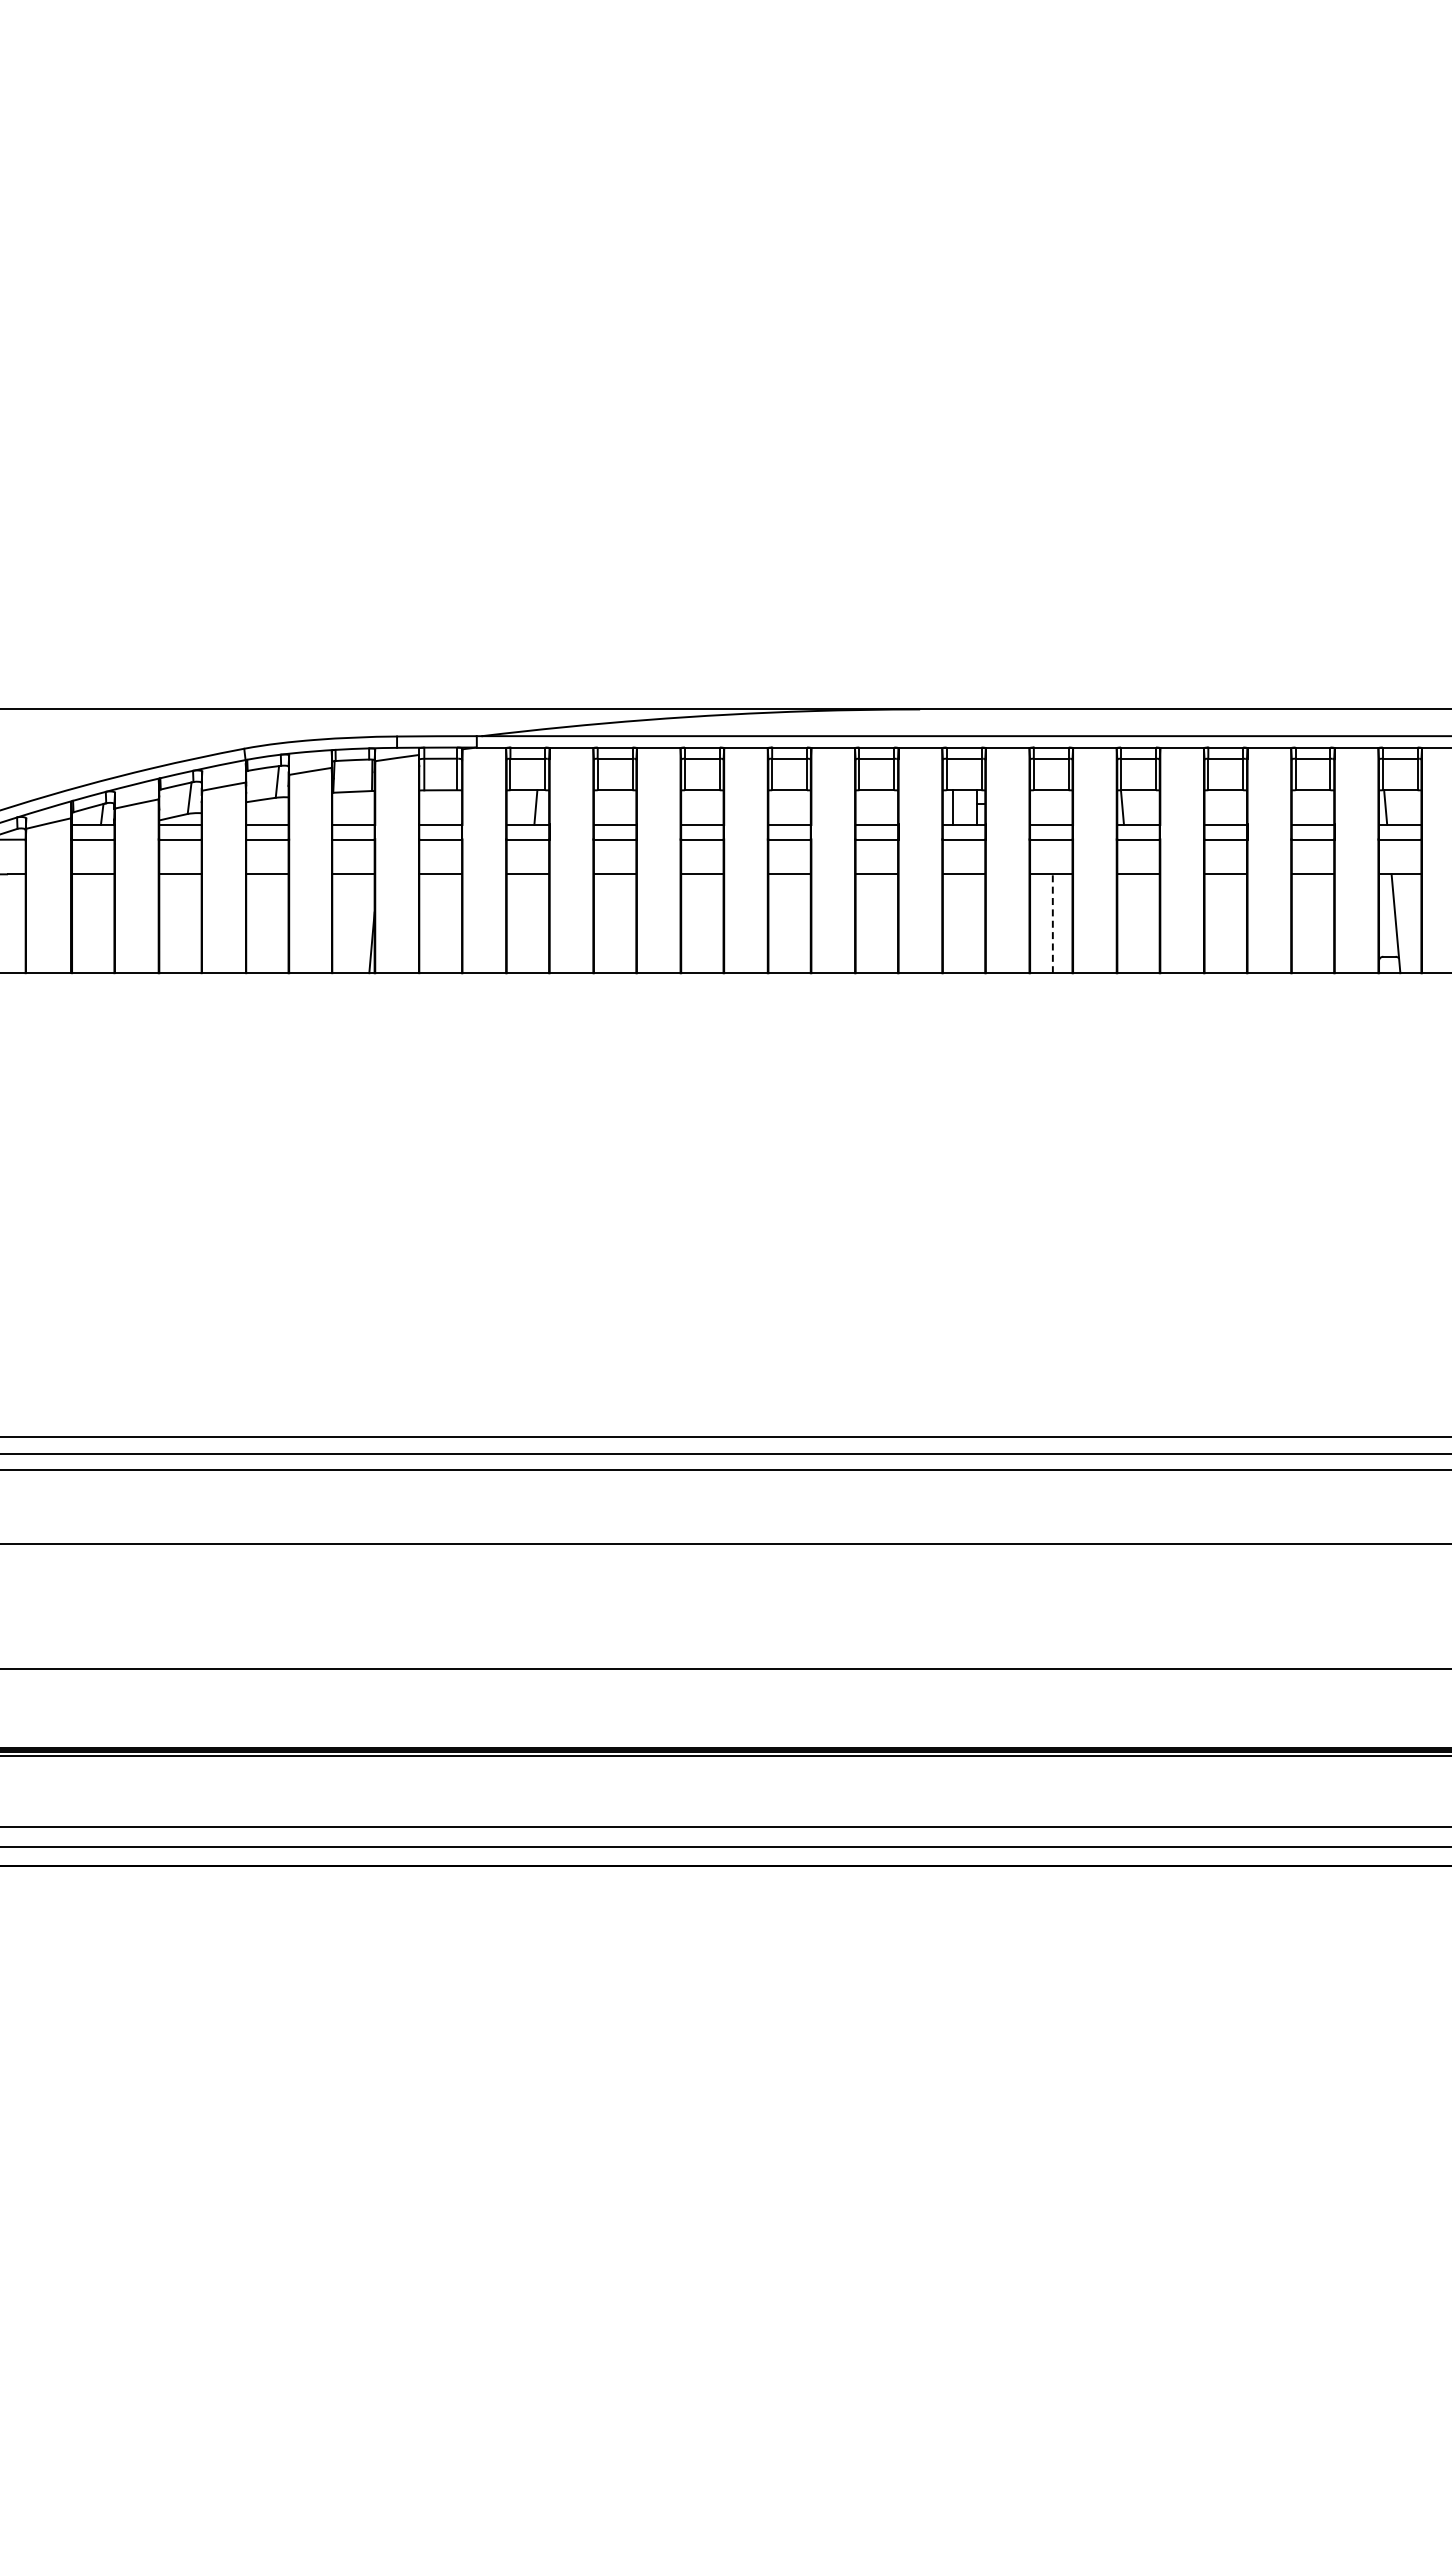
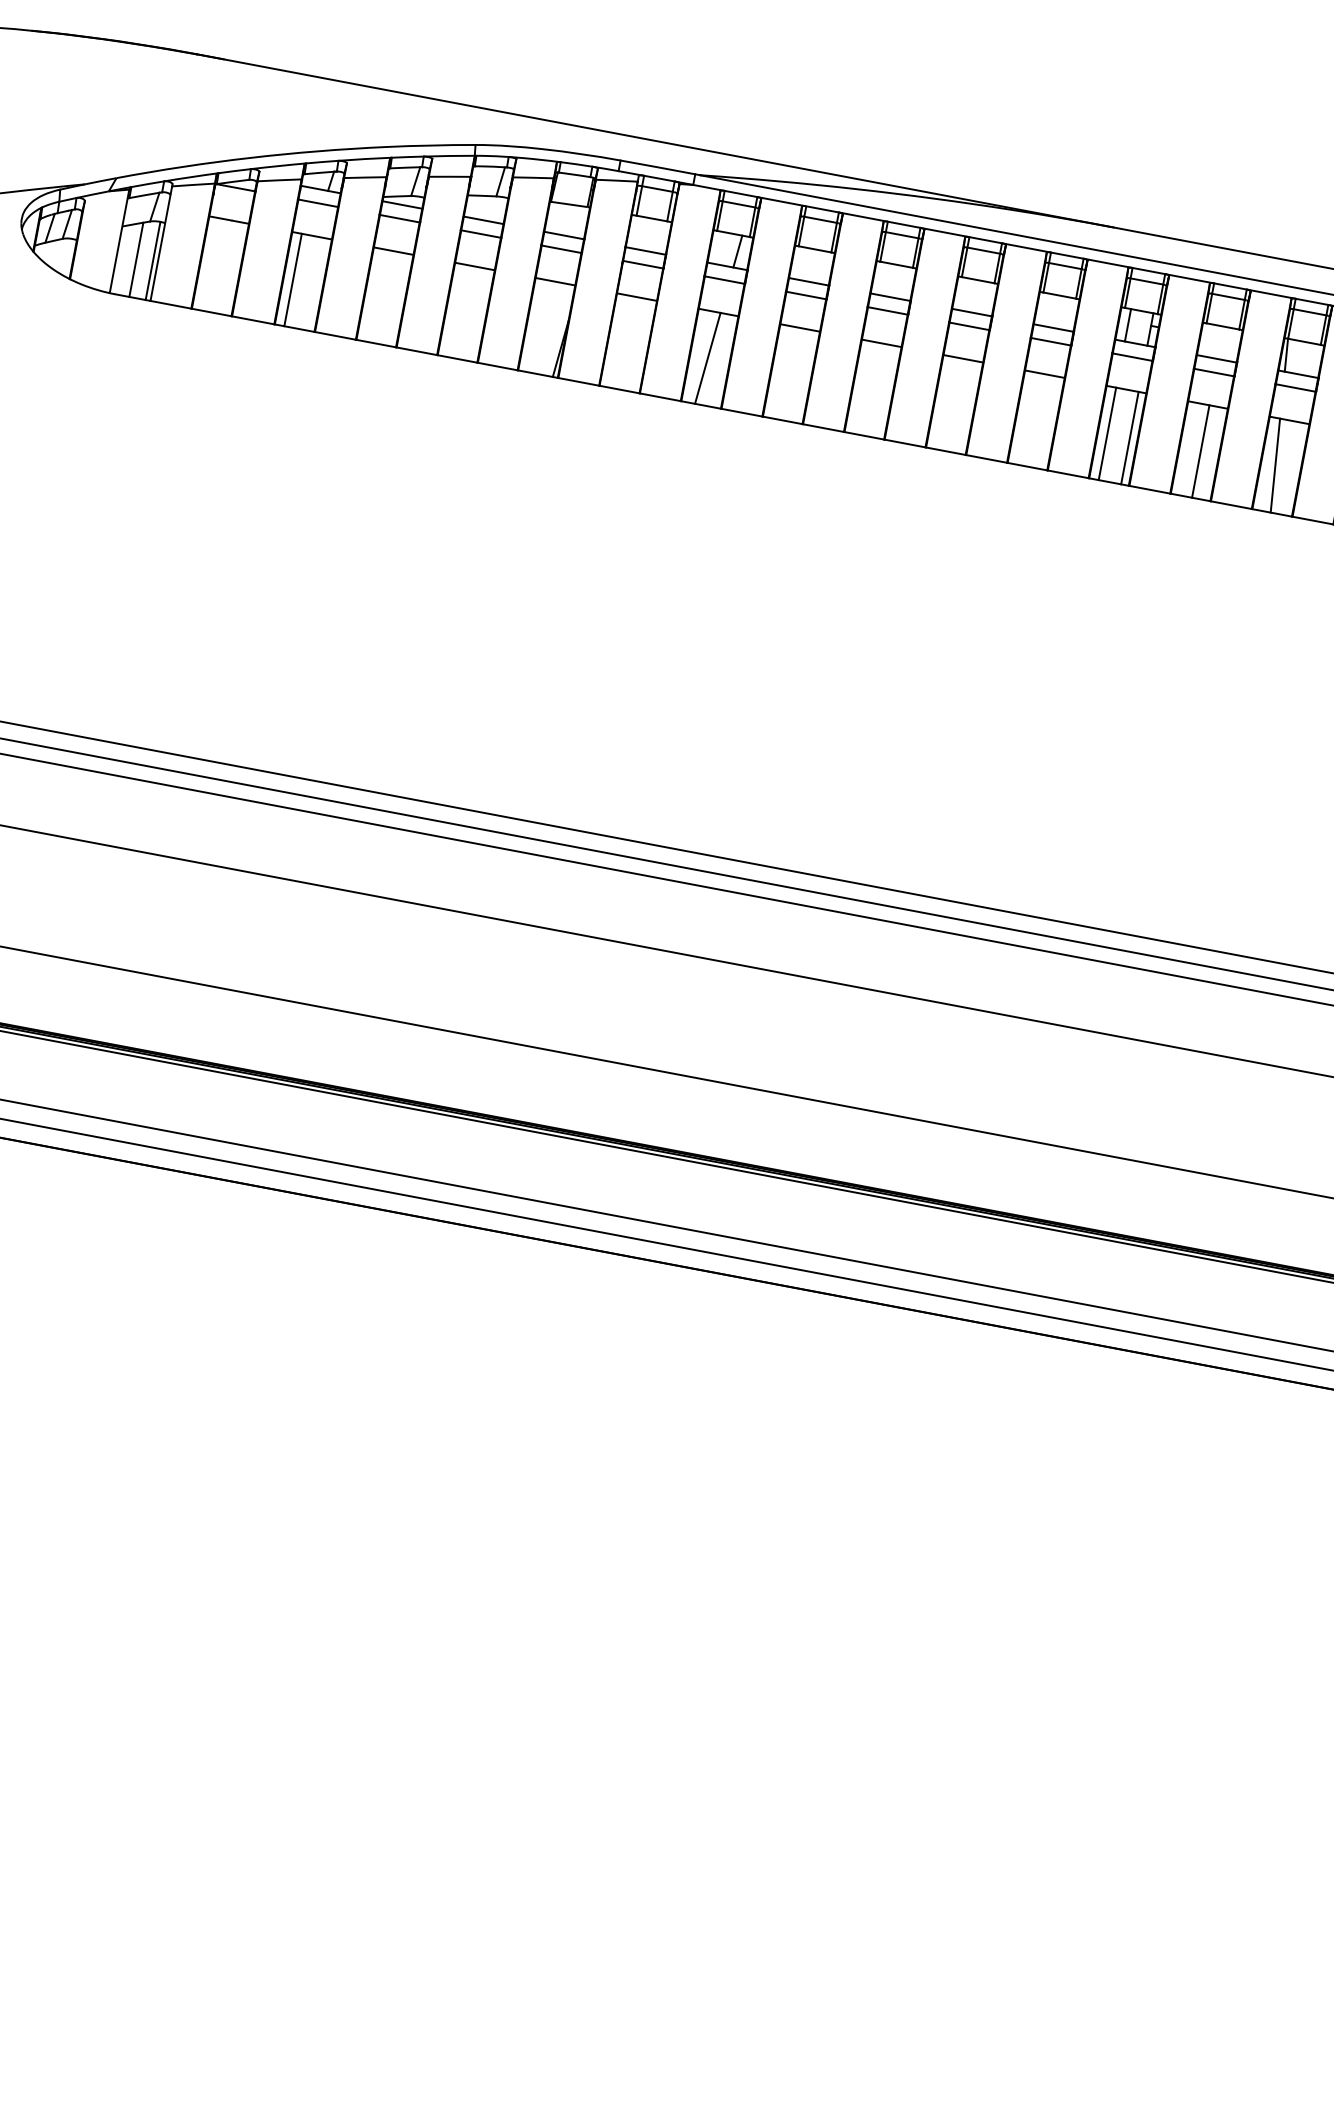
line: (82, 923) -> (293, 279), added
line: (525, 923) -> (707, 358), added
line: (953, 923) -> (1107, 433), added
line: (977, 923) -> (1130, 437), added
line: (1052, 923) -> (1200, 451), dashed -> solid
line: (1132, 923) -> (1275, 465), added

